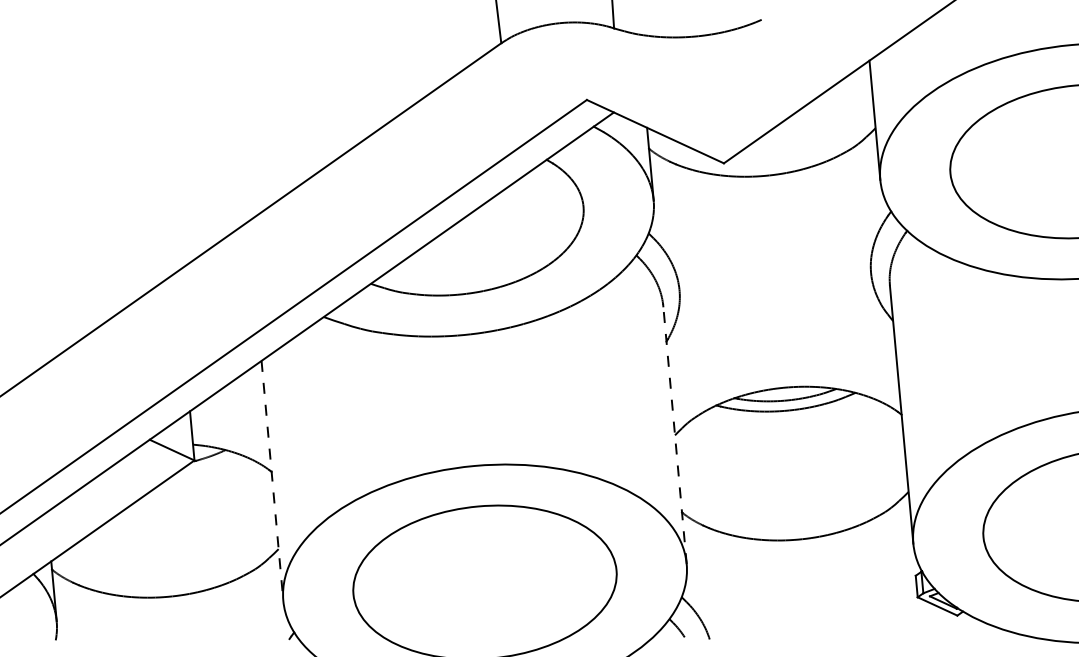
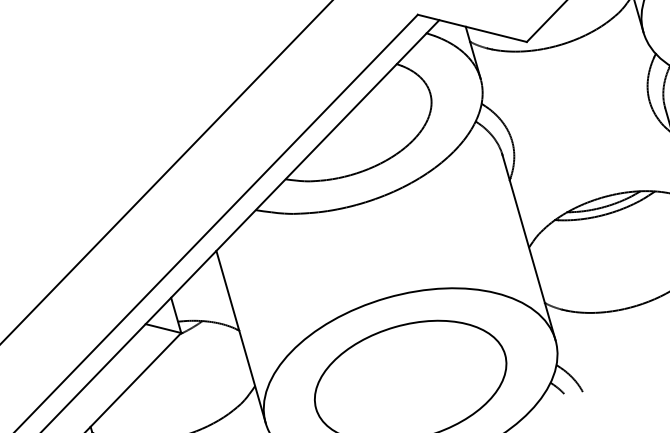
line: (674, 434) -> (528, 247), dashed -> solid
line: (272, 481) -> (241, 337), dashed -> solid

